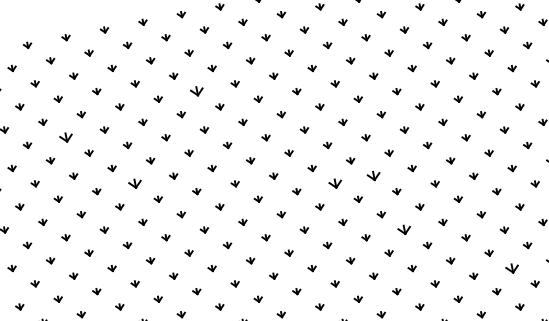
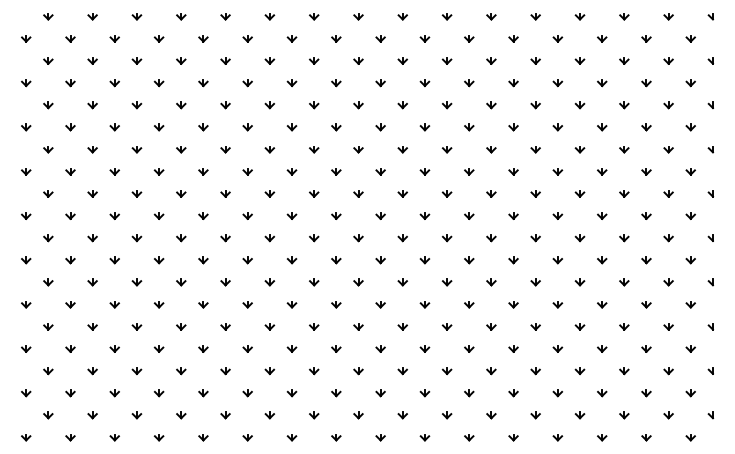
part: (196, 91) -> (269, 105), size x0.62
part: (65, 137) -> (114, 127), size x0.62
part: (373, 176) -> (446, 238), size x0.62
part: (135, 183) -> (181, 193), size x0.62
part: (335, 184) -> (402, 238), size x0.62
part: (404, 229) -> (469, 304), size x0.62
part: (511, 268) -> (579, 370), size x0.62

